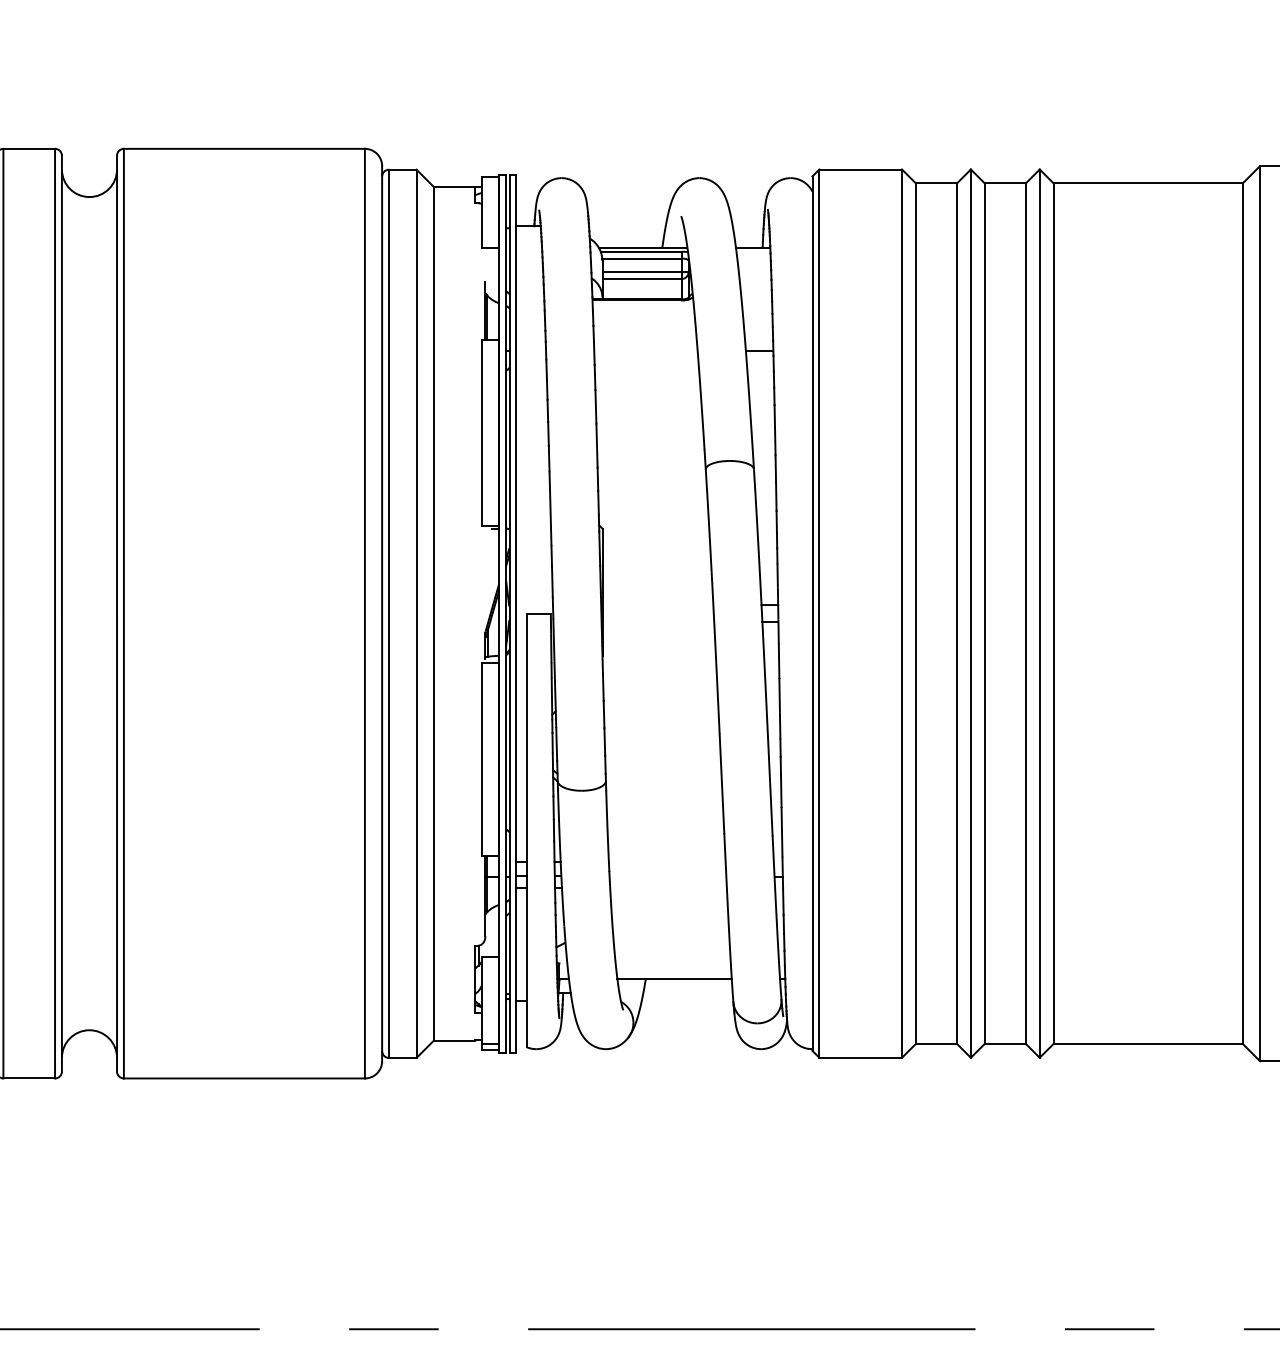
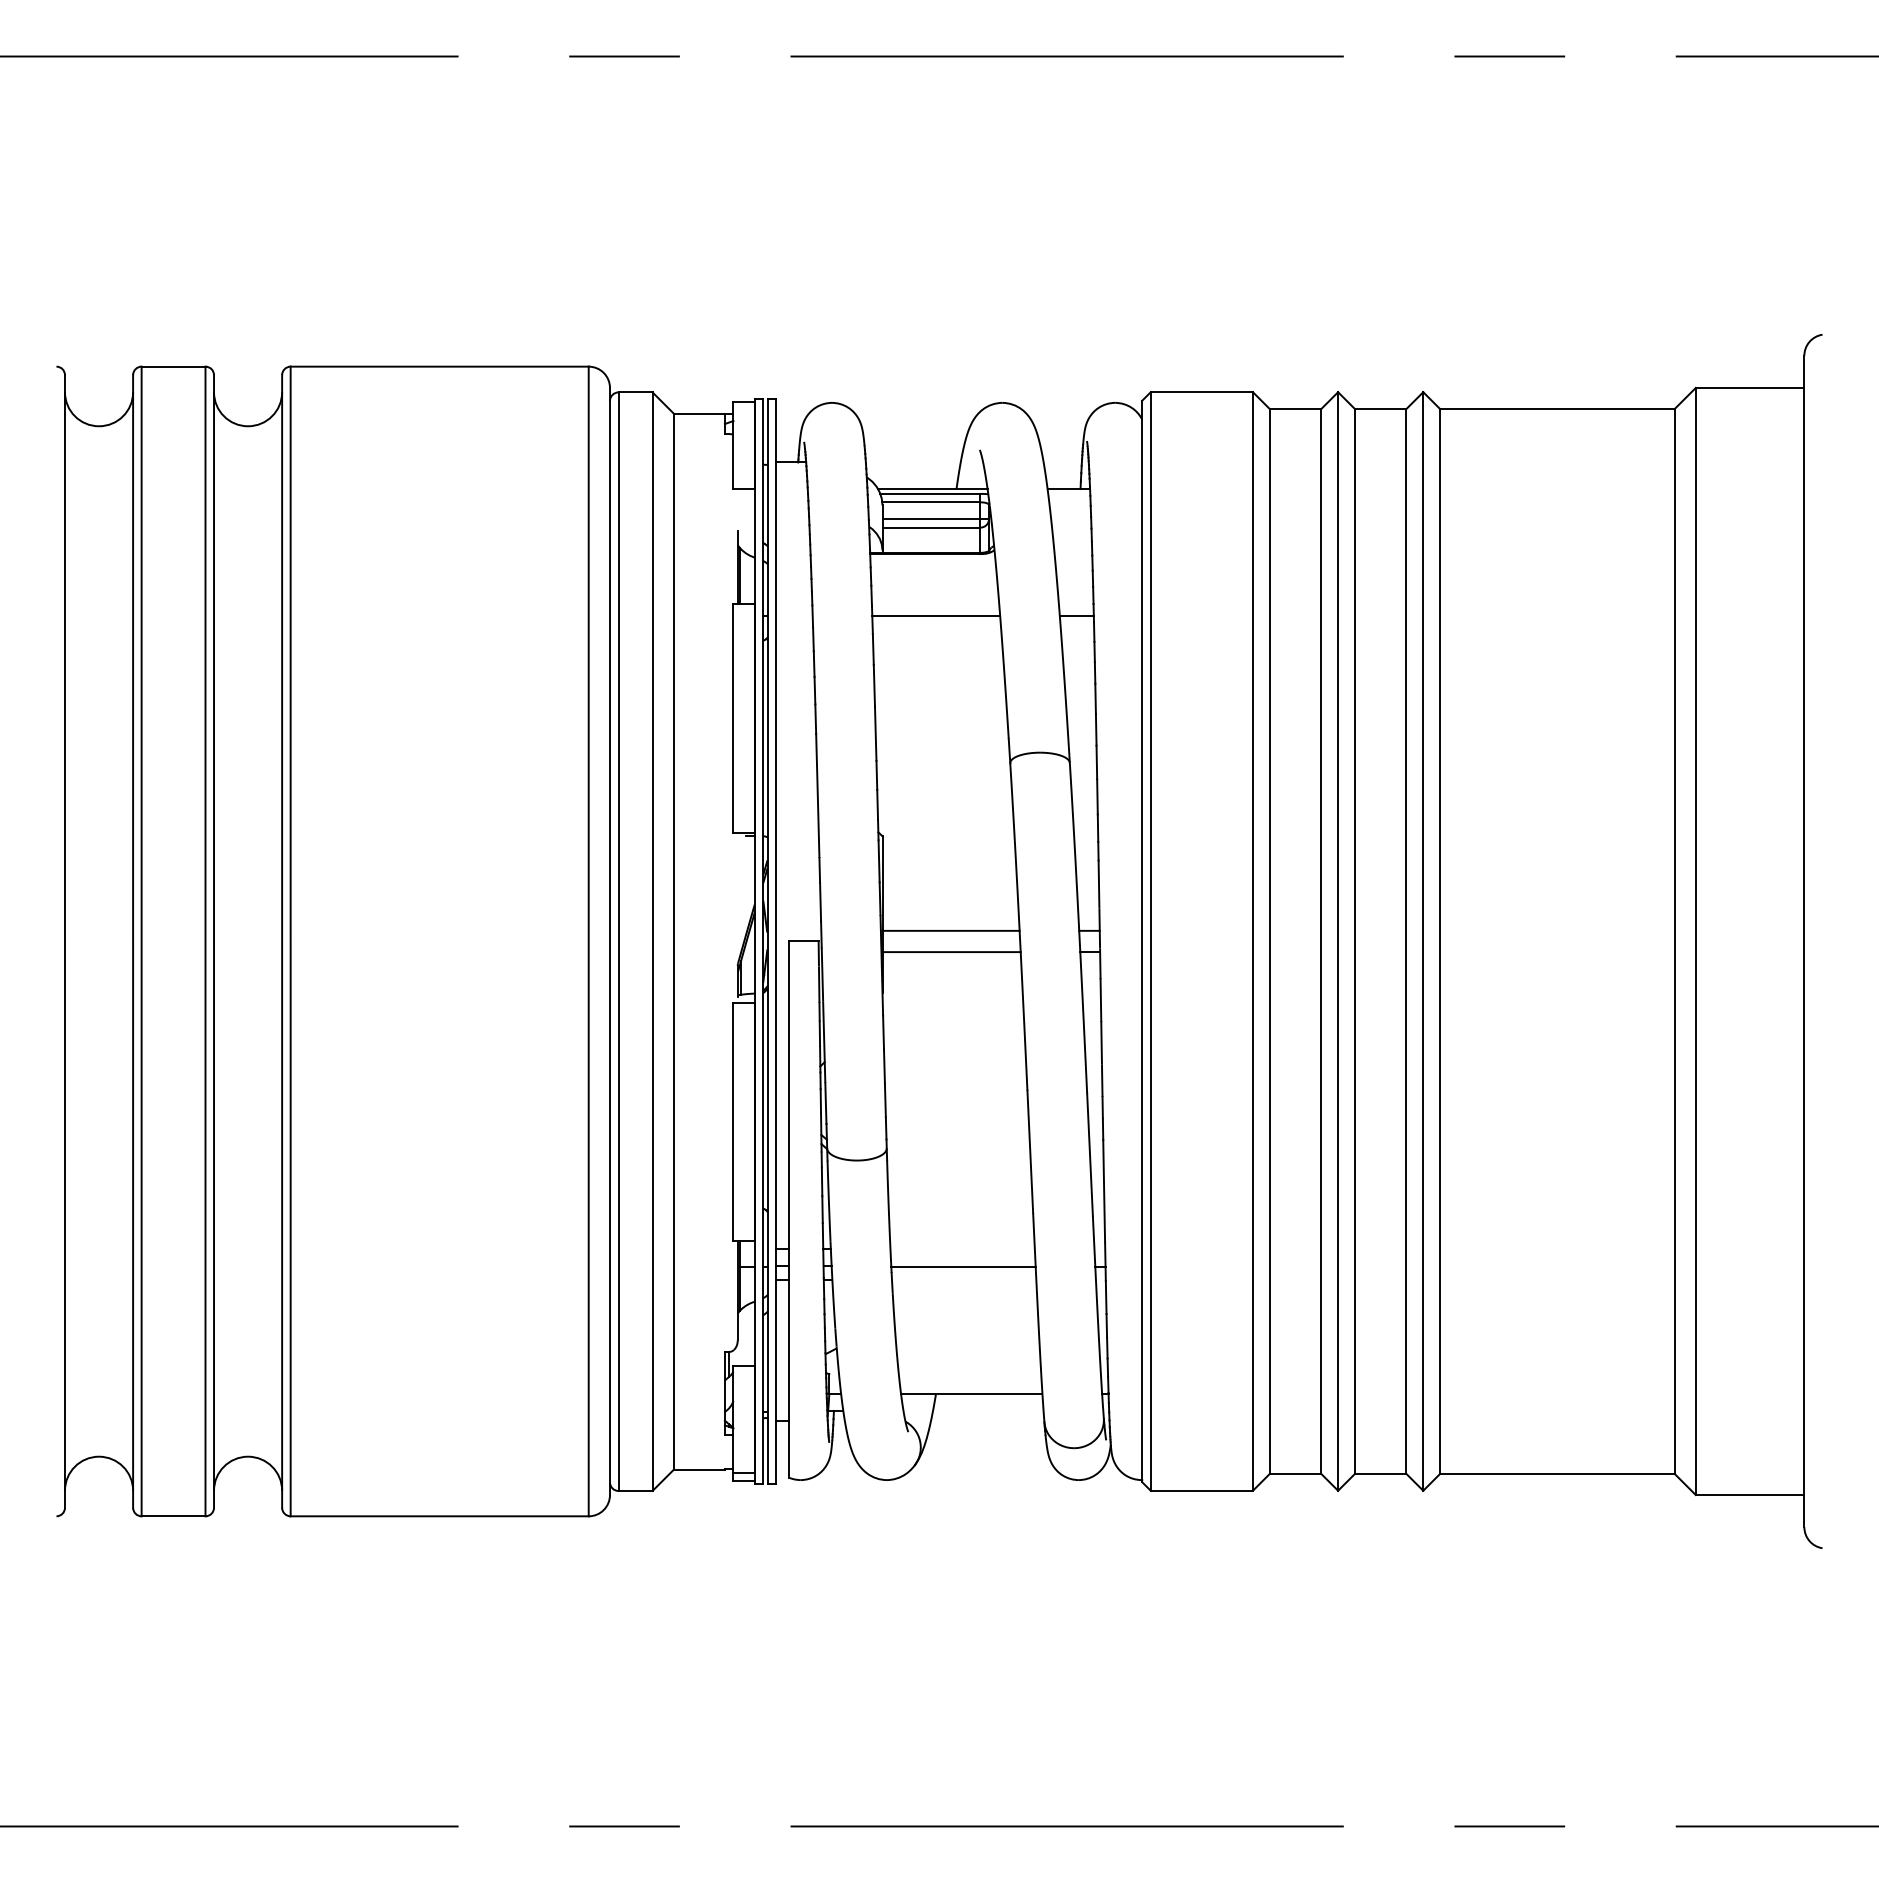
line: (646, 350) -> (936, 616), added
line: (657, 604) -> (950, 930), added
line: (658, 622) -> (951, 952), added
line: (667, 876) -> (963, 1266), added

